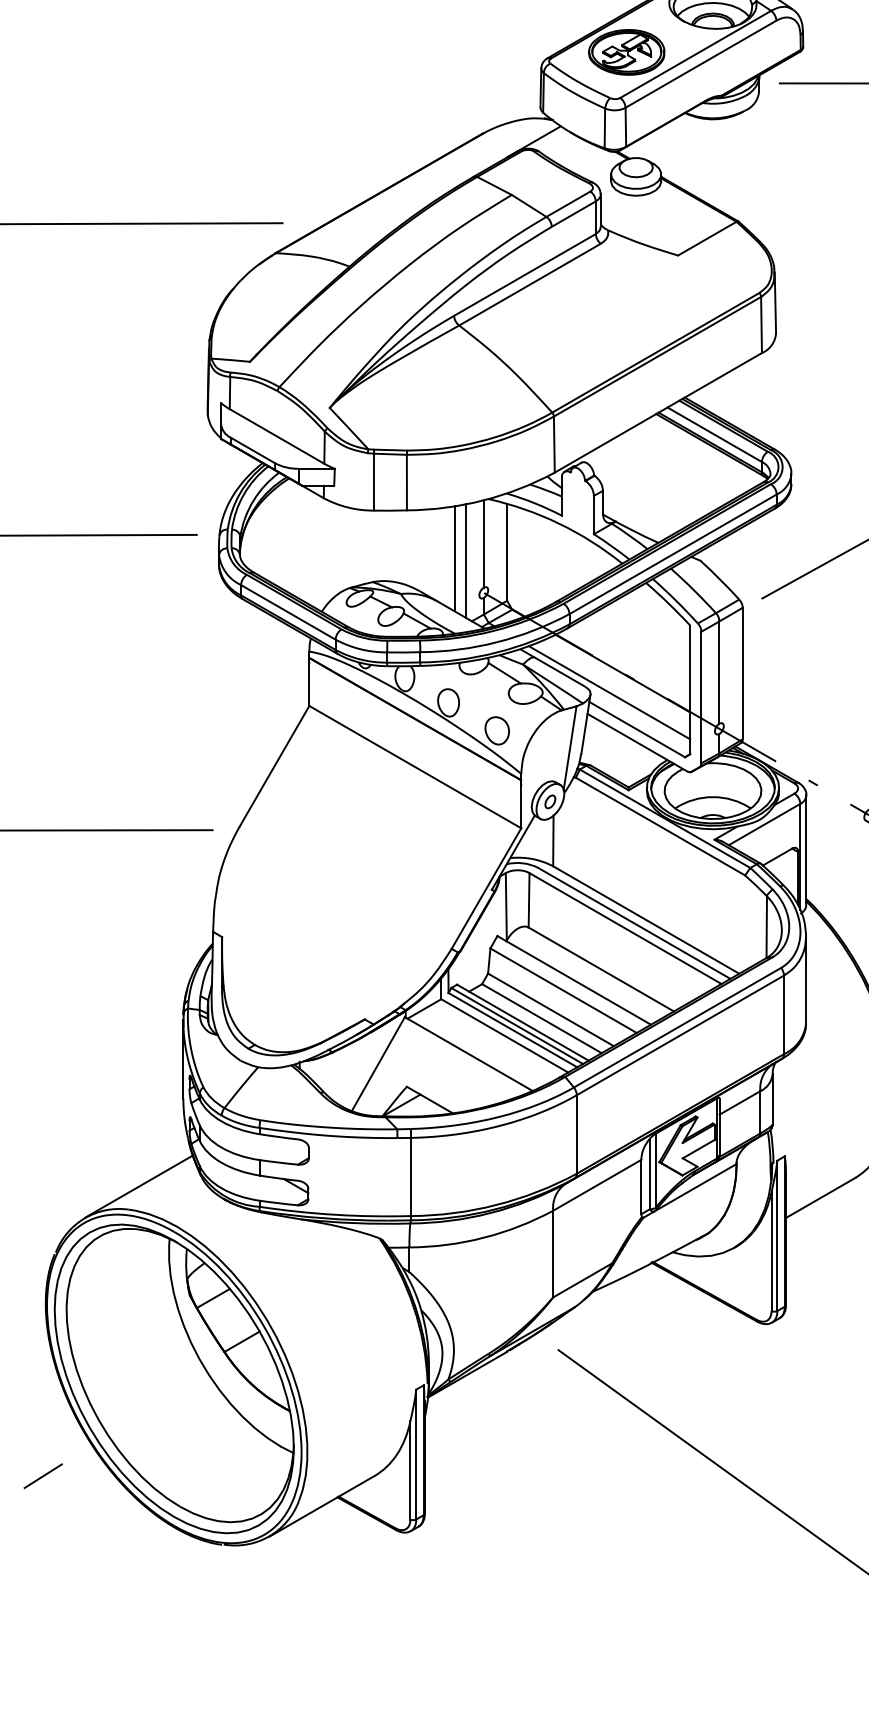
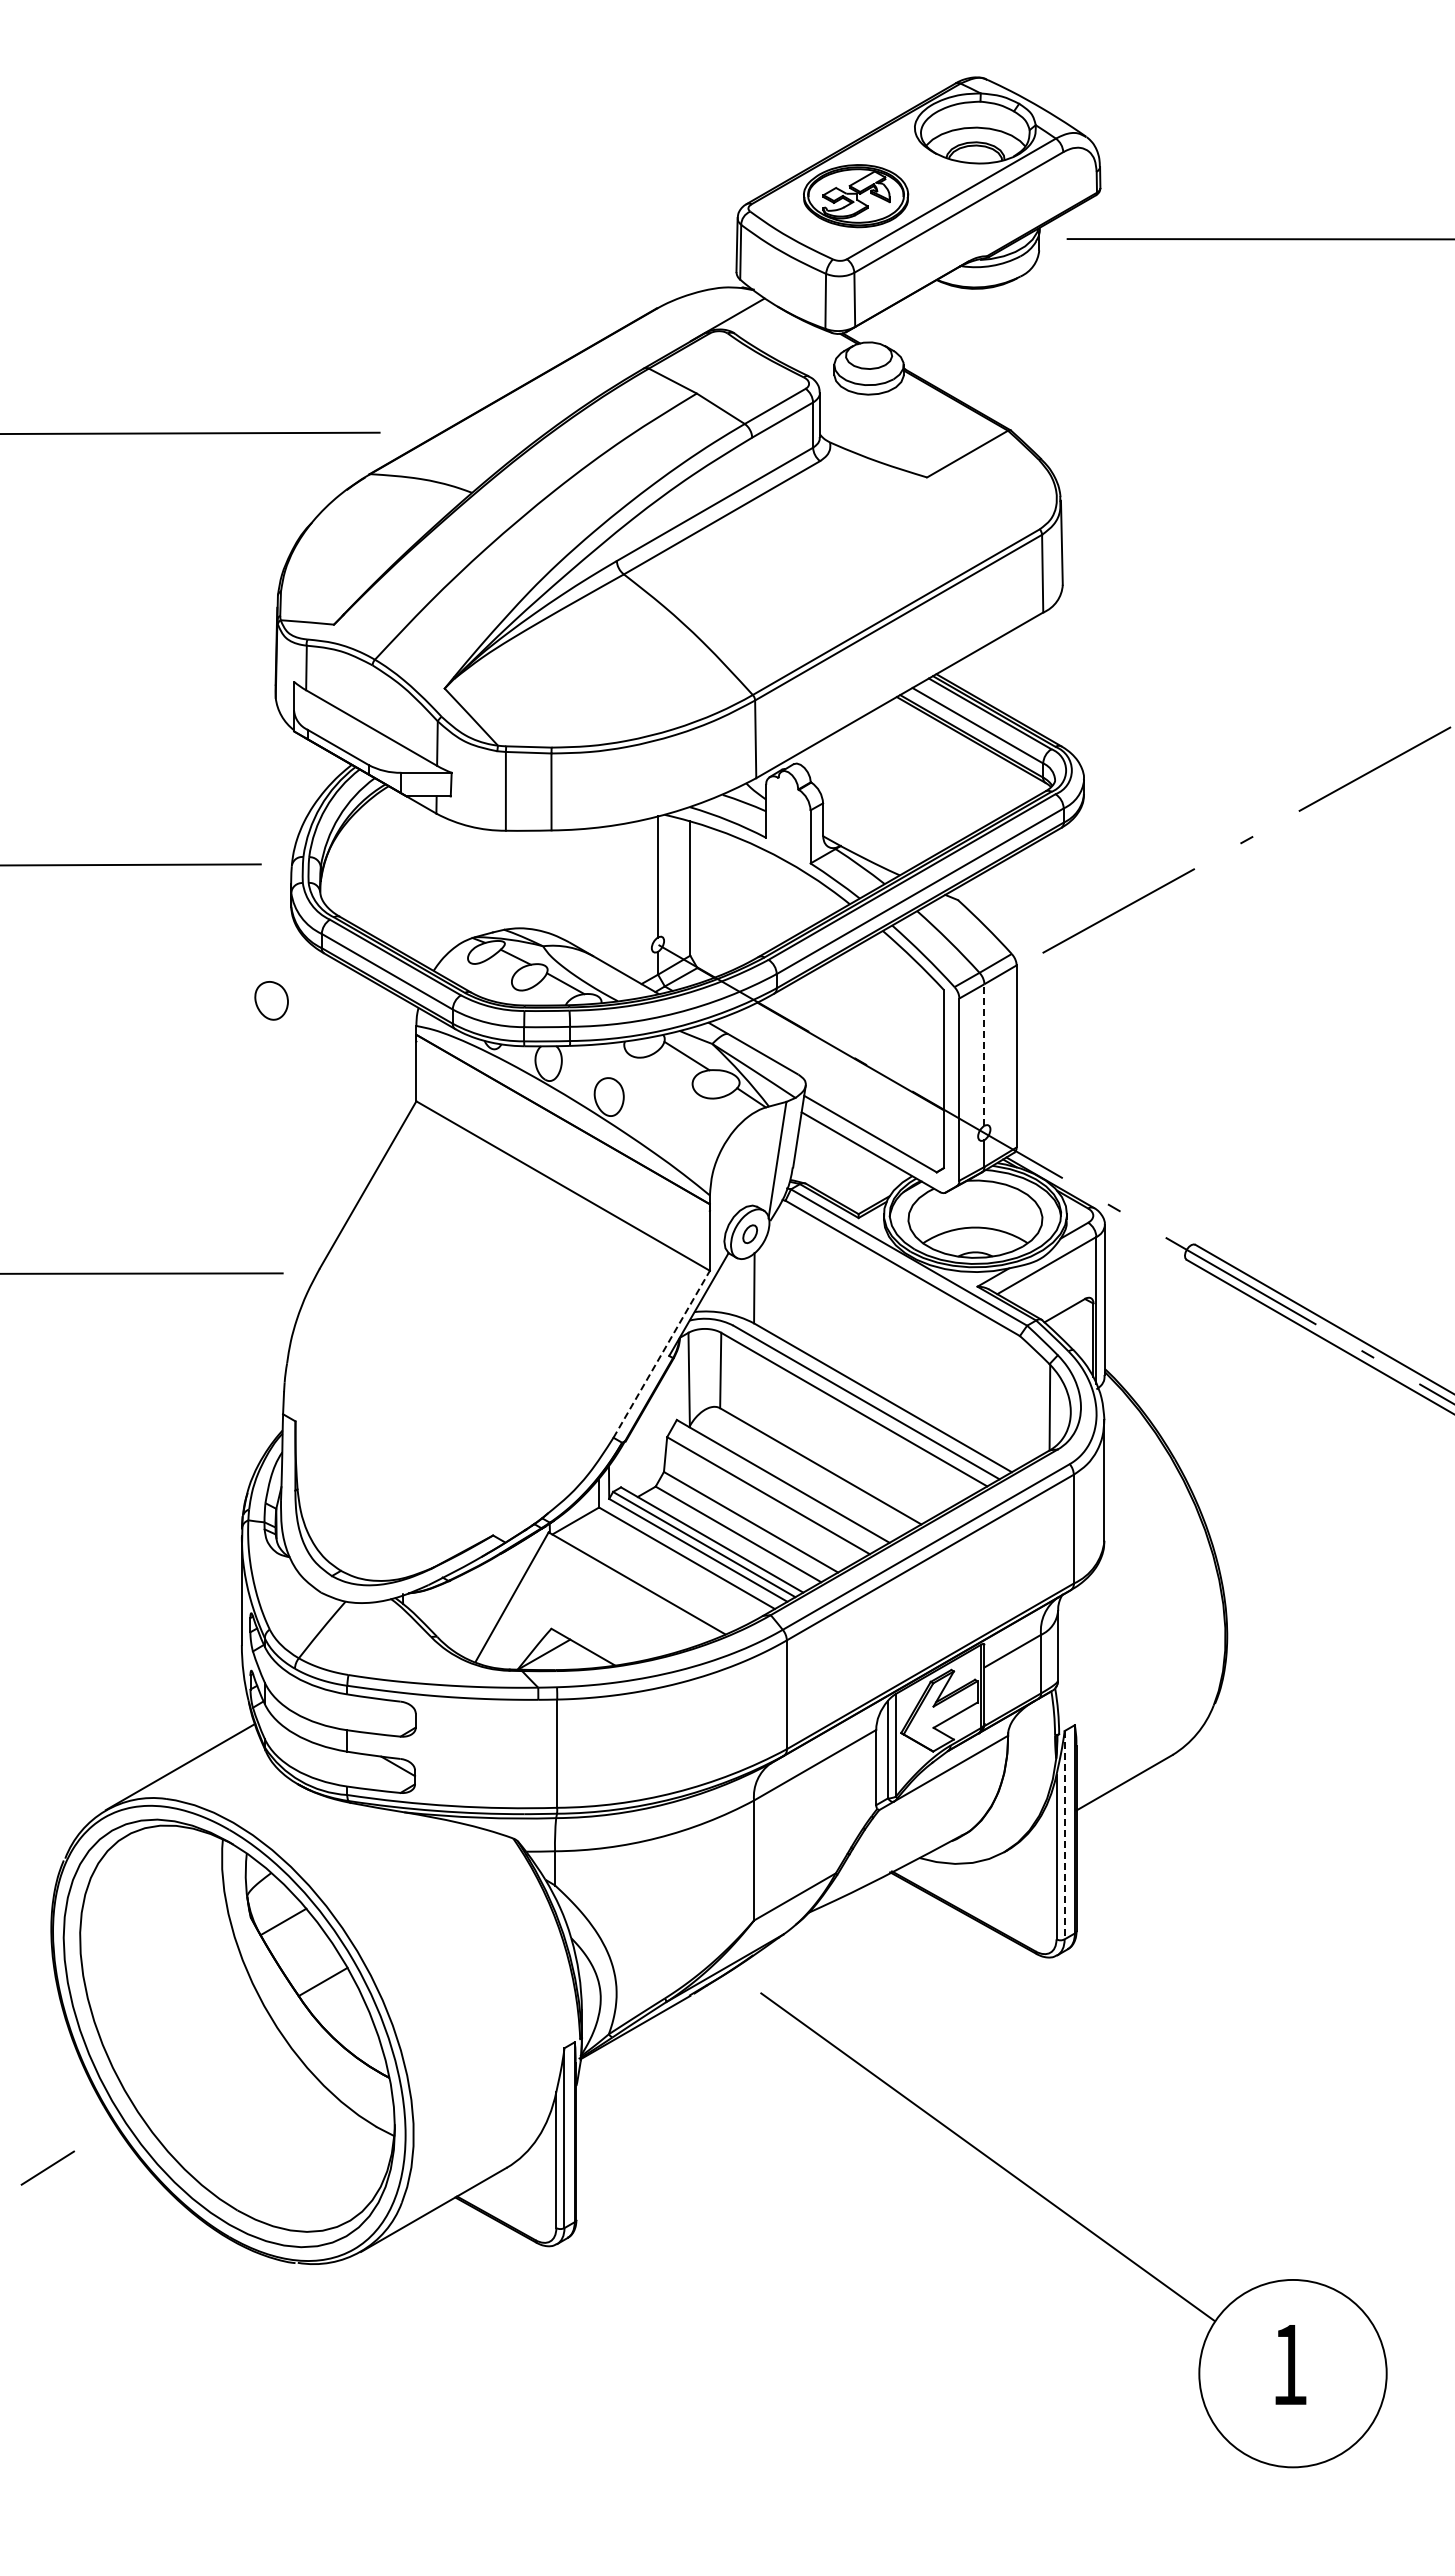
line: (454, 558) -> (617, 897), removed
line: (466, 560) -> (633, 900), removed
line: (719, 672) -> (984, 1055), solid -> dashed
line: (609, 692) -> (831, 1082), removed
part: (497, 730) -> (271, 1000), moved
line: (486, 888) -> (661, 1353), solid -> dashed
line: (777, 1236) -> (1064, 1835), solid -> dashed

